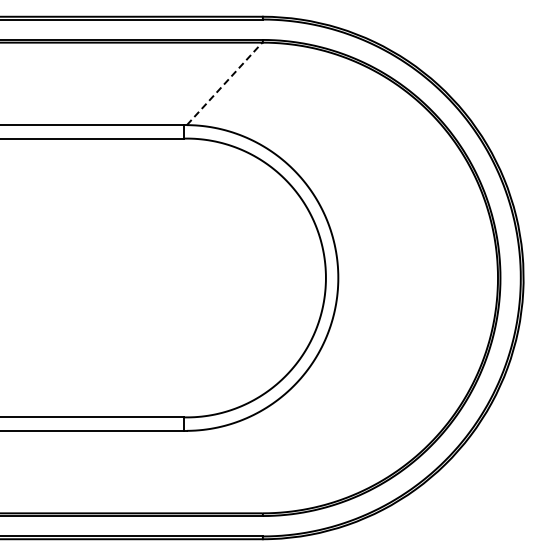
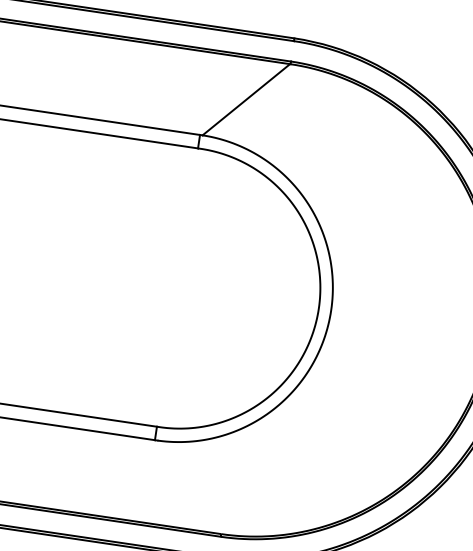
line: (224, 83) -> (246, 99), dashed -> solid

